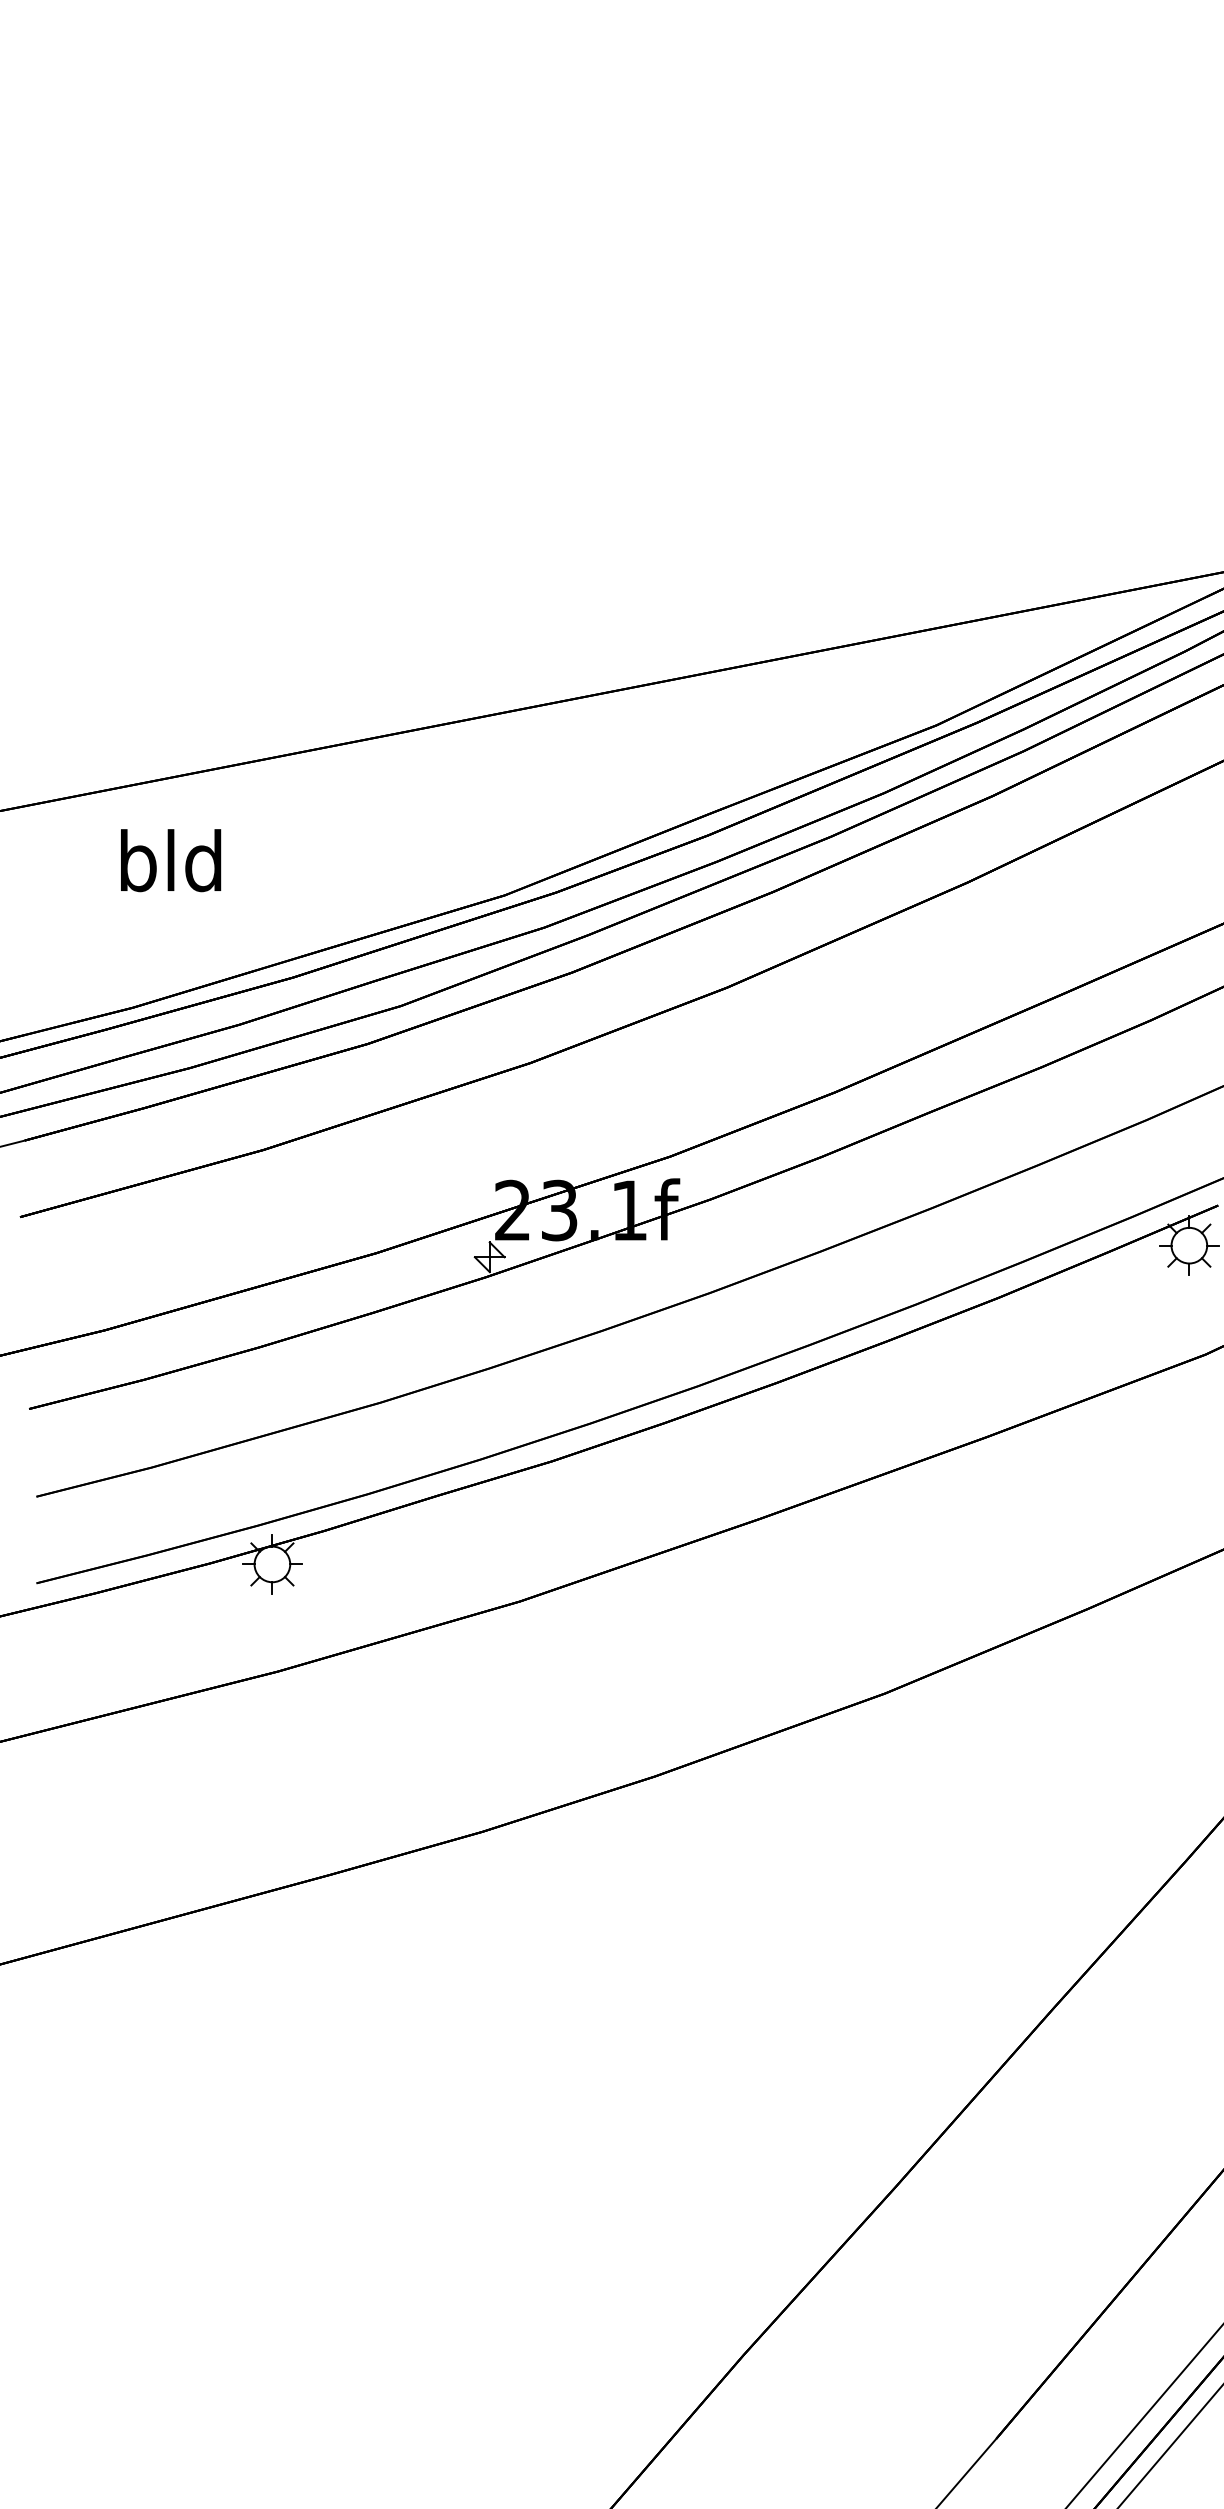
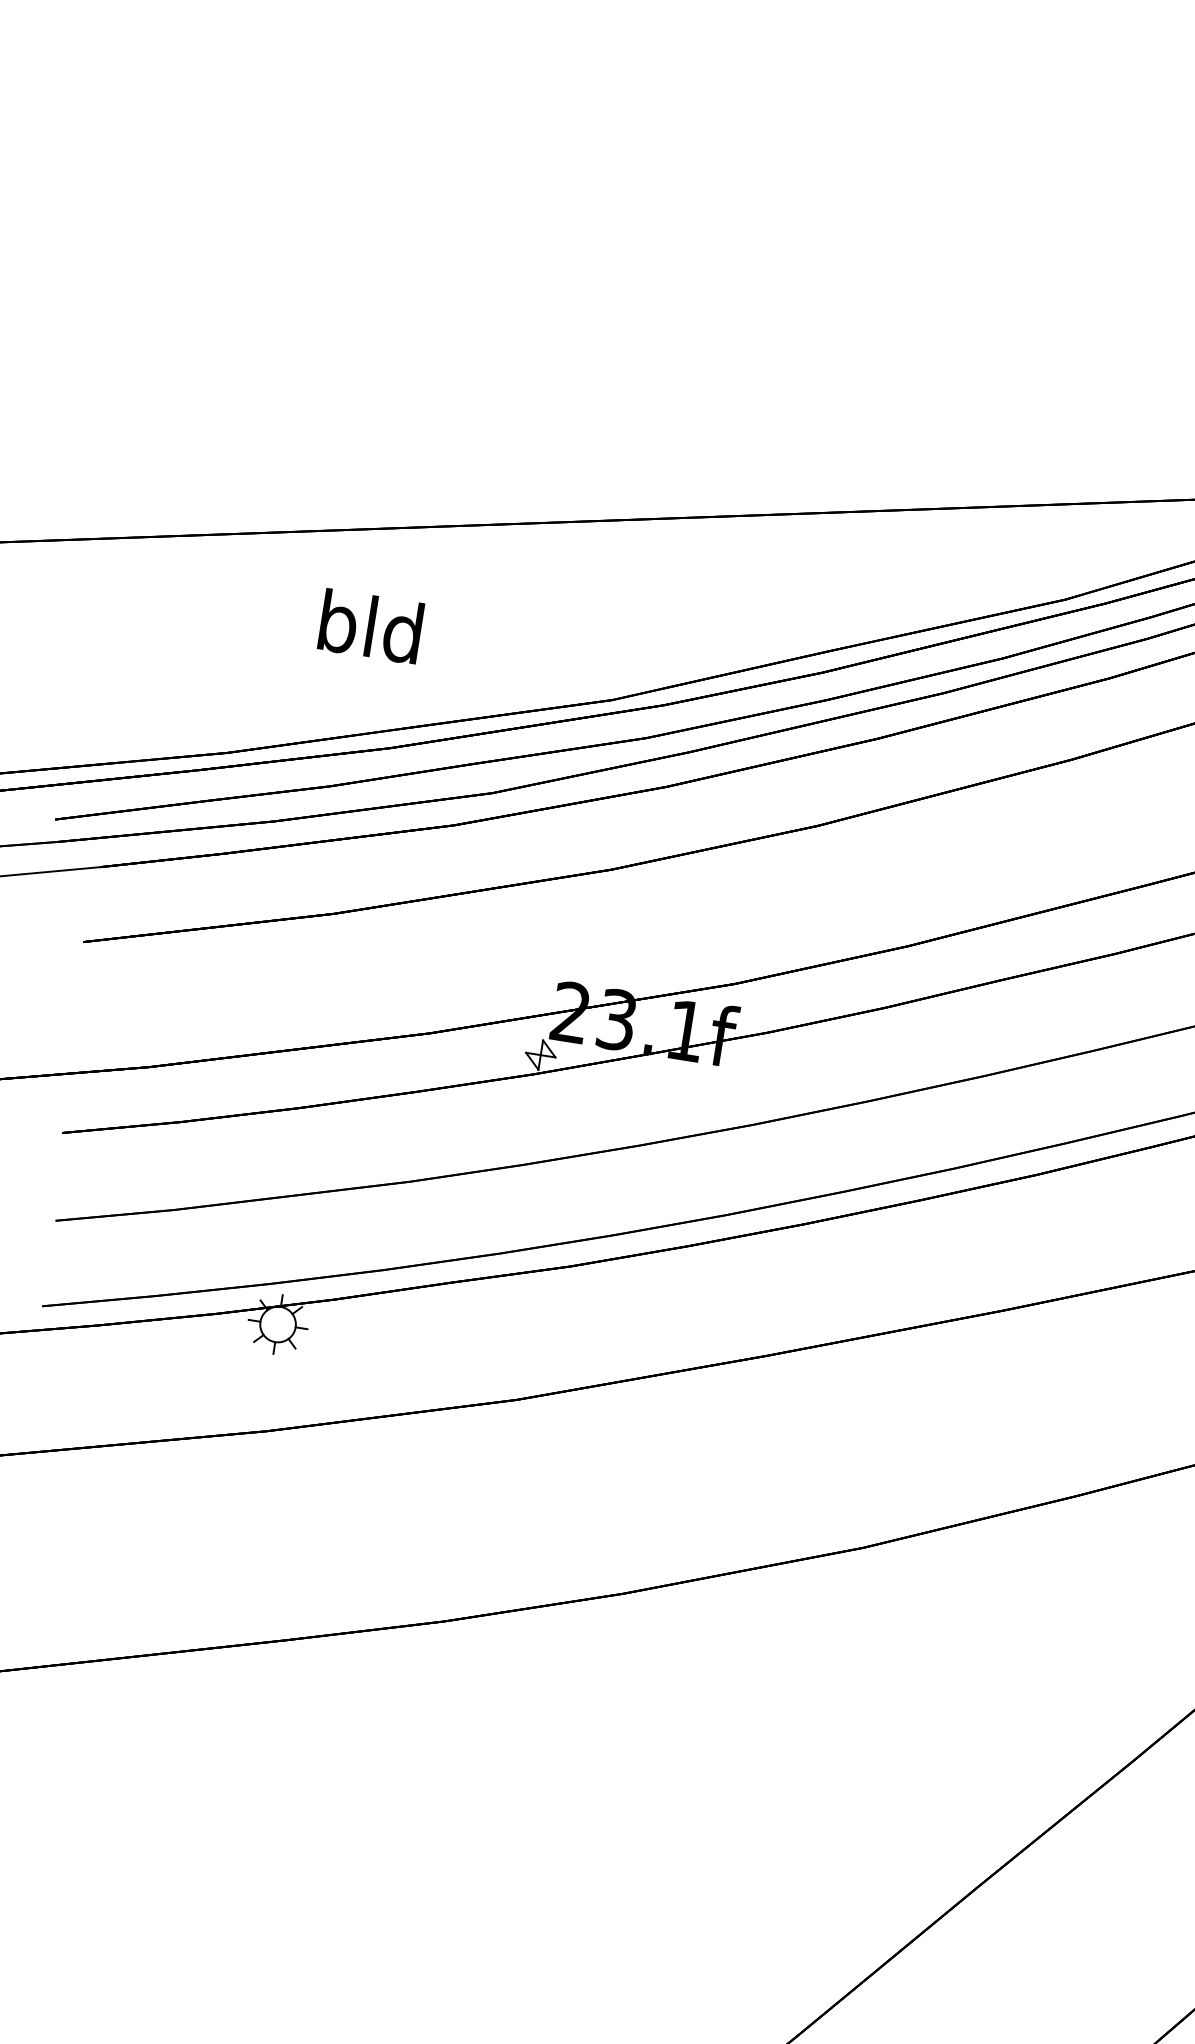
text: (171, 860) -> (371, 626), moved

